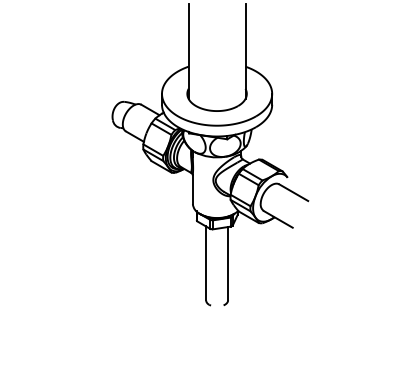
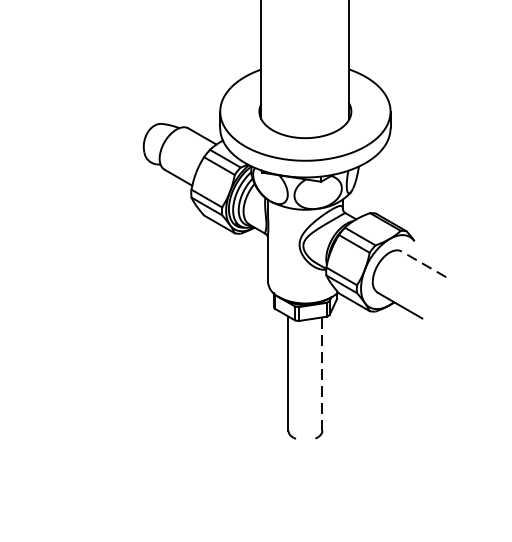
line: (293, 192) -> (423, 264), solid -> dashed
line: (228, 263) -> (323, 373), solid -> dashed

